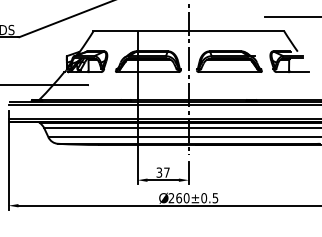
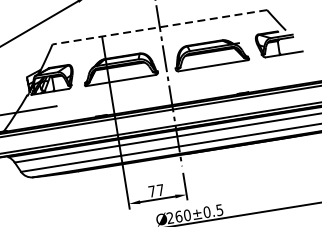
line: (188, 31) -> (159, 27), solid -> dashed
text: (159, 172) -> (152, 191), 37 -> 77

